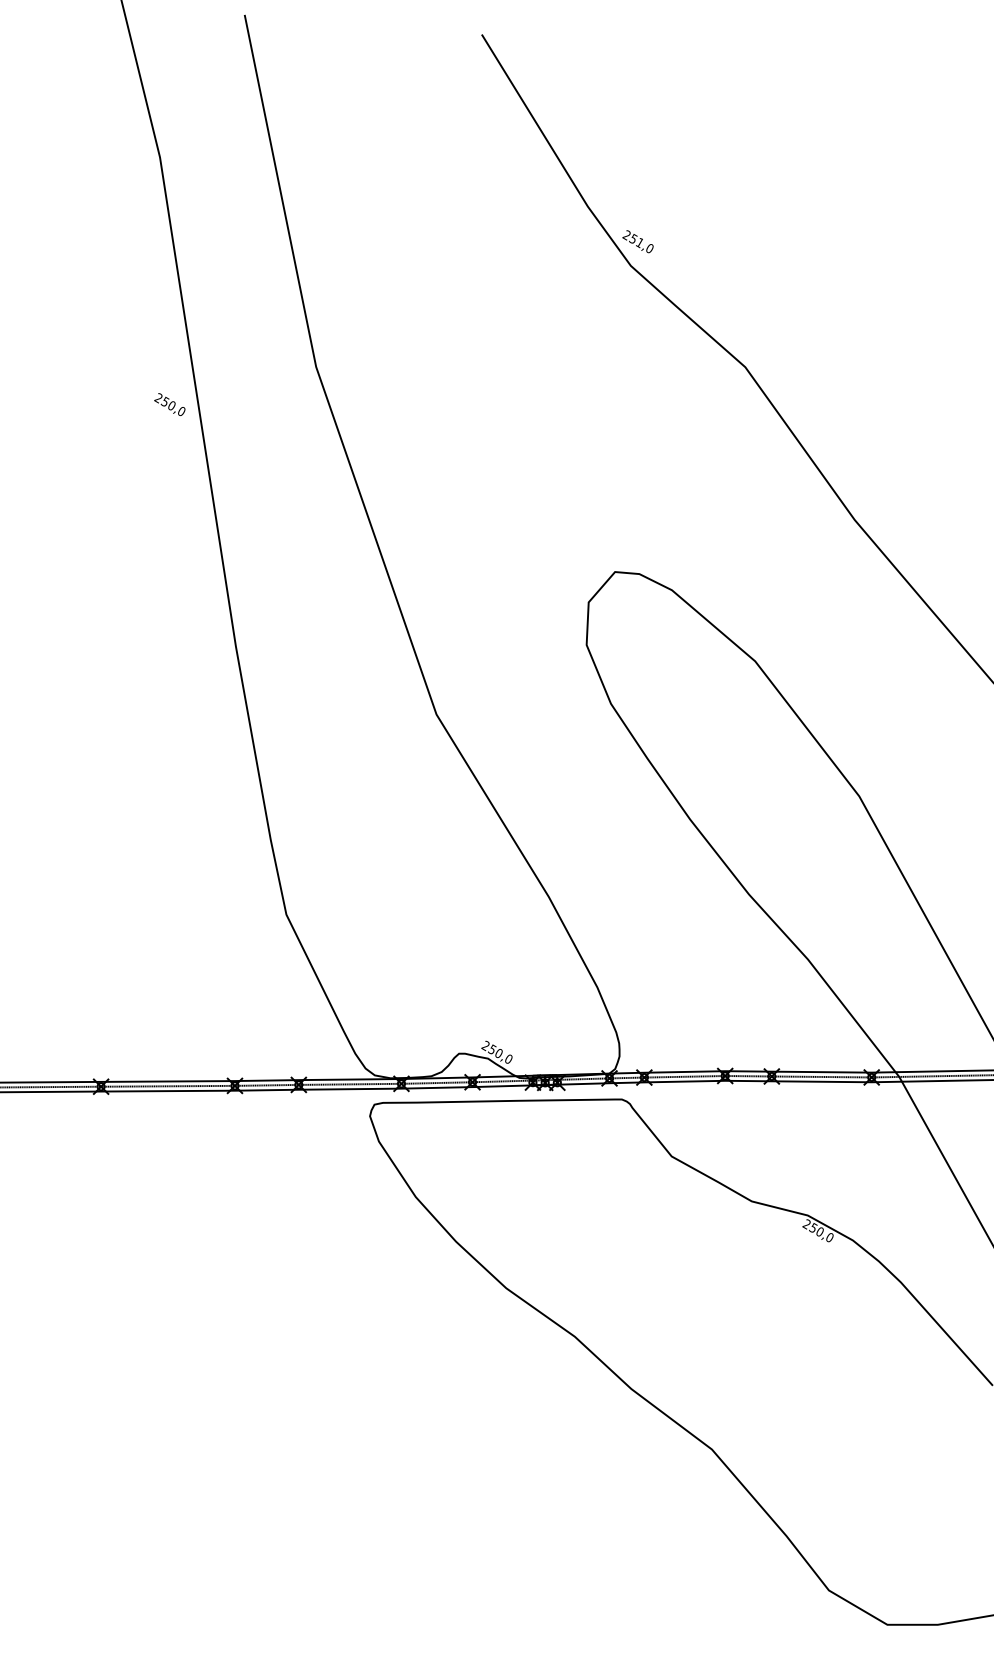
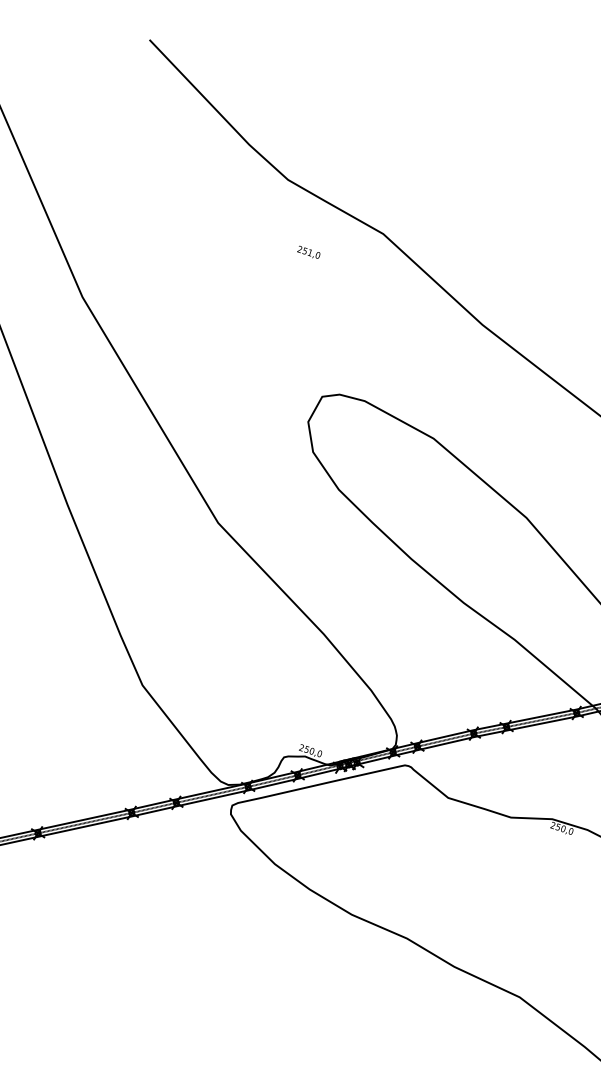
text: (637, 241) -> (308, 252), moved

